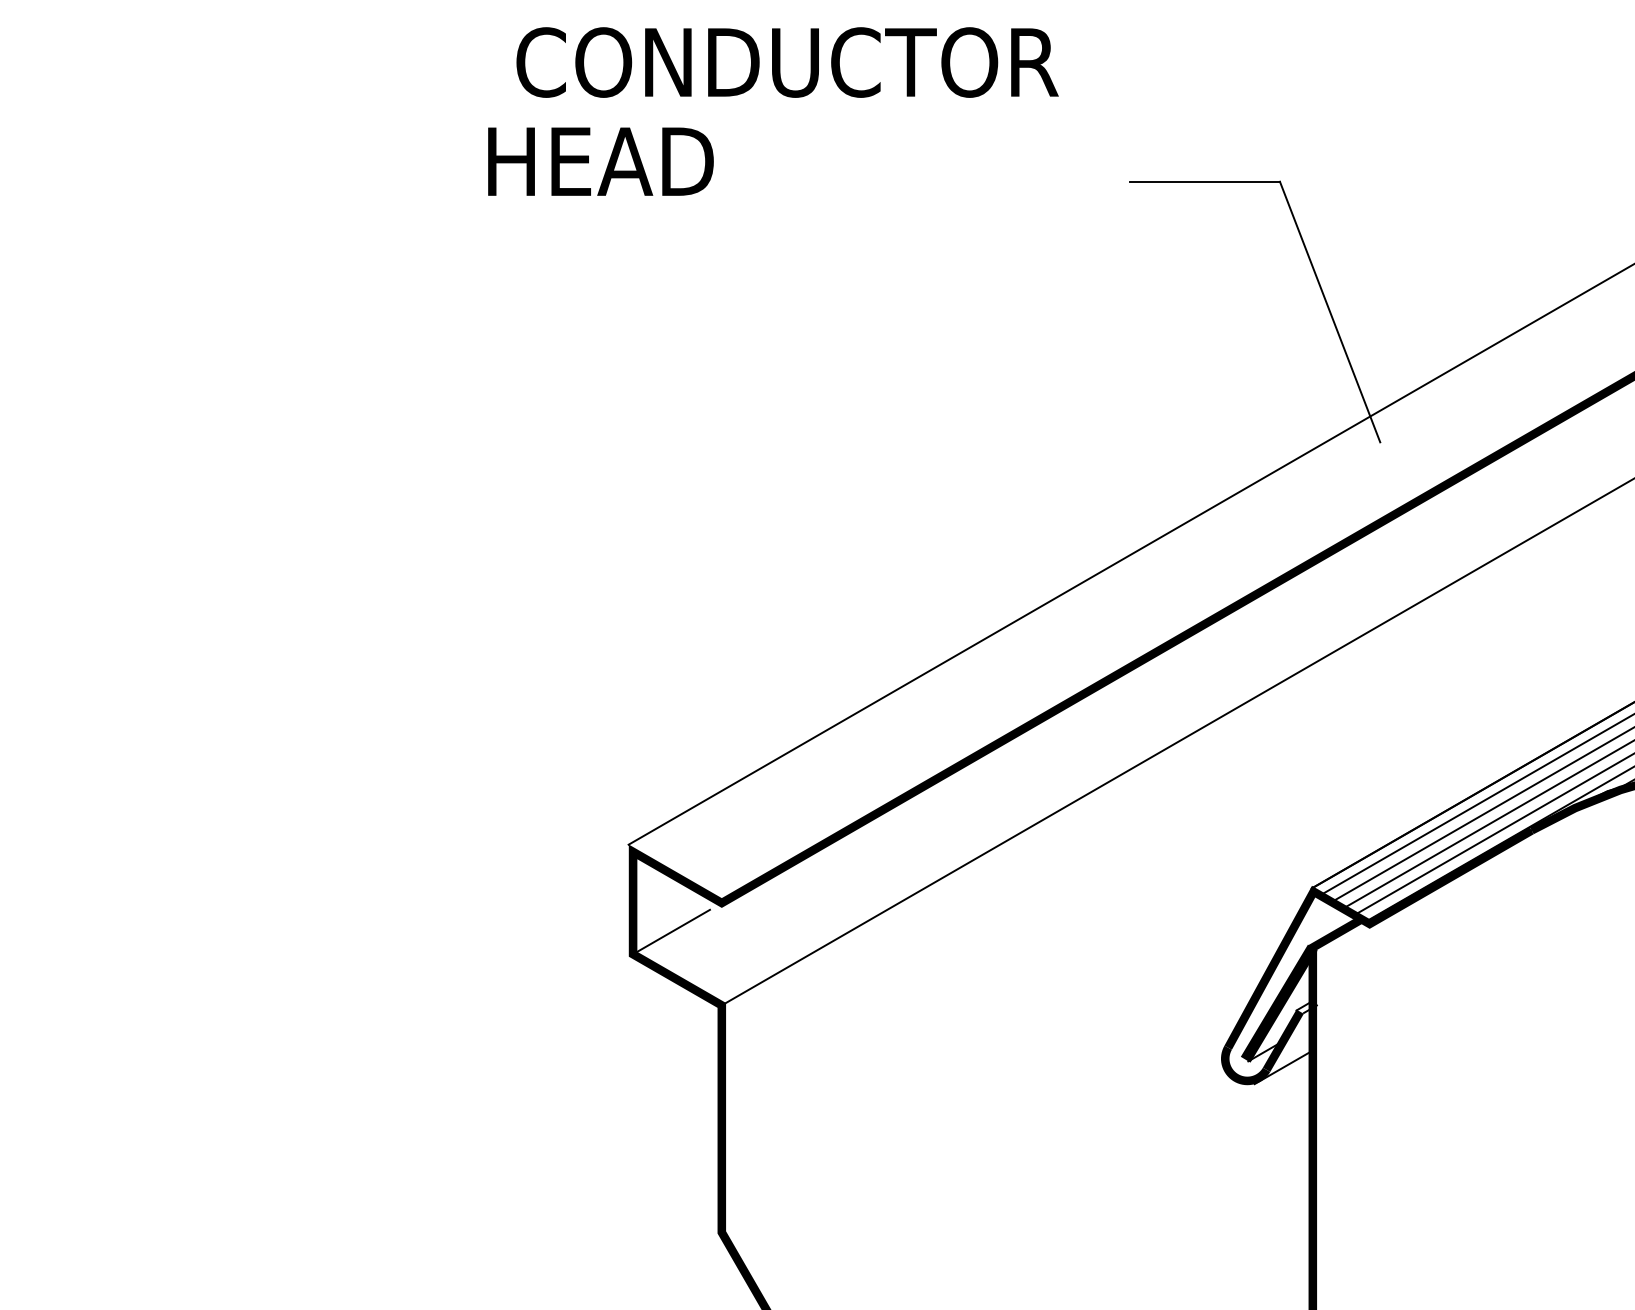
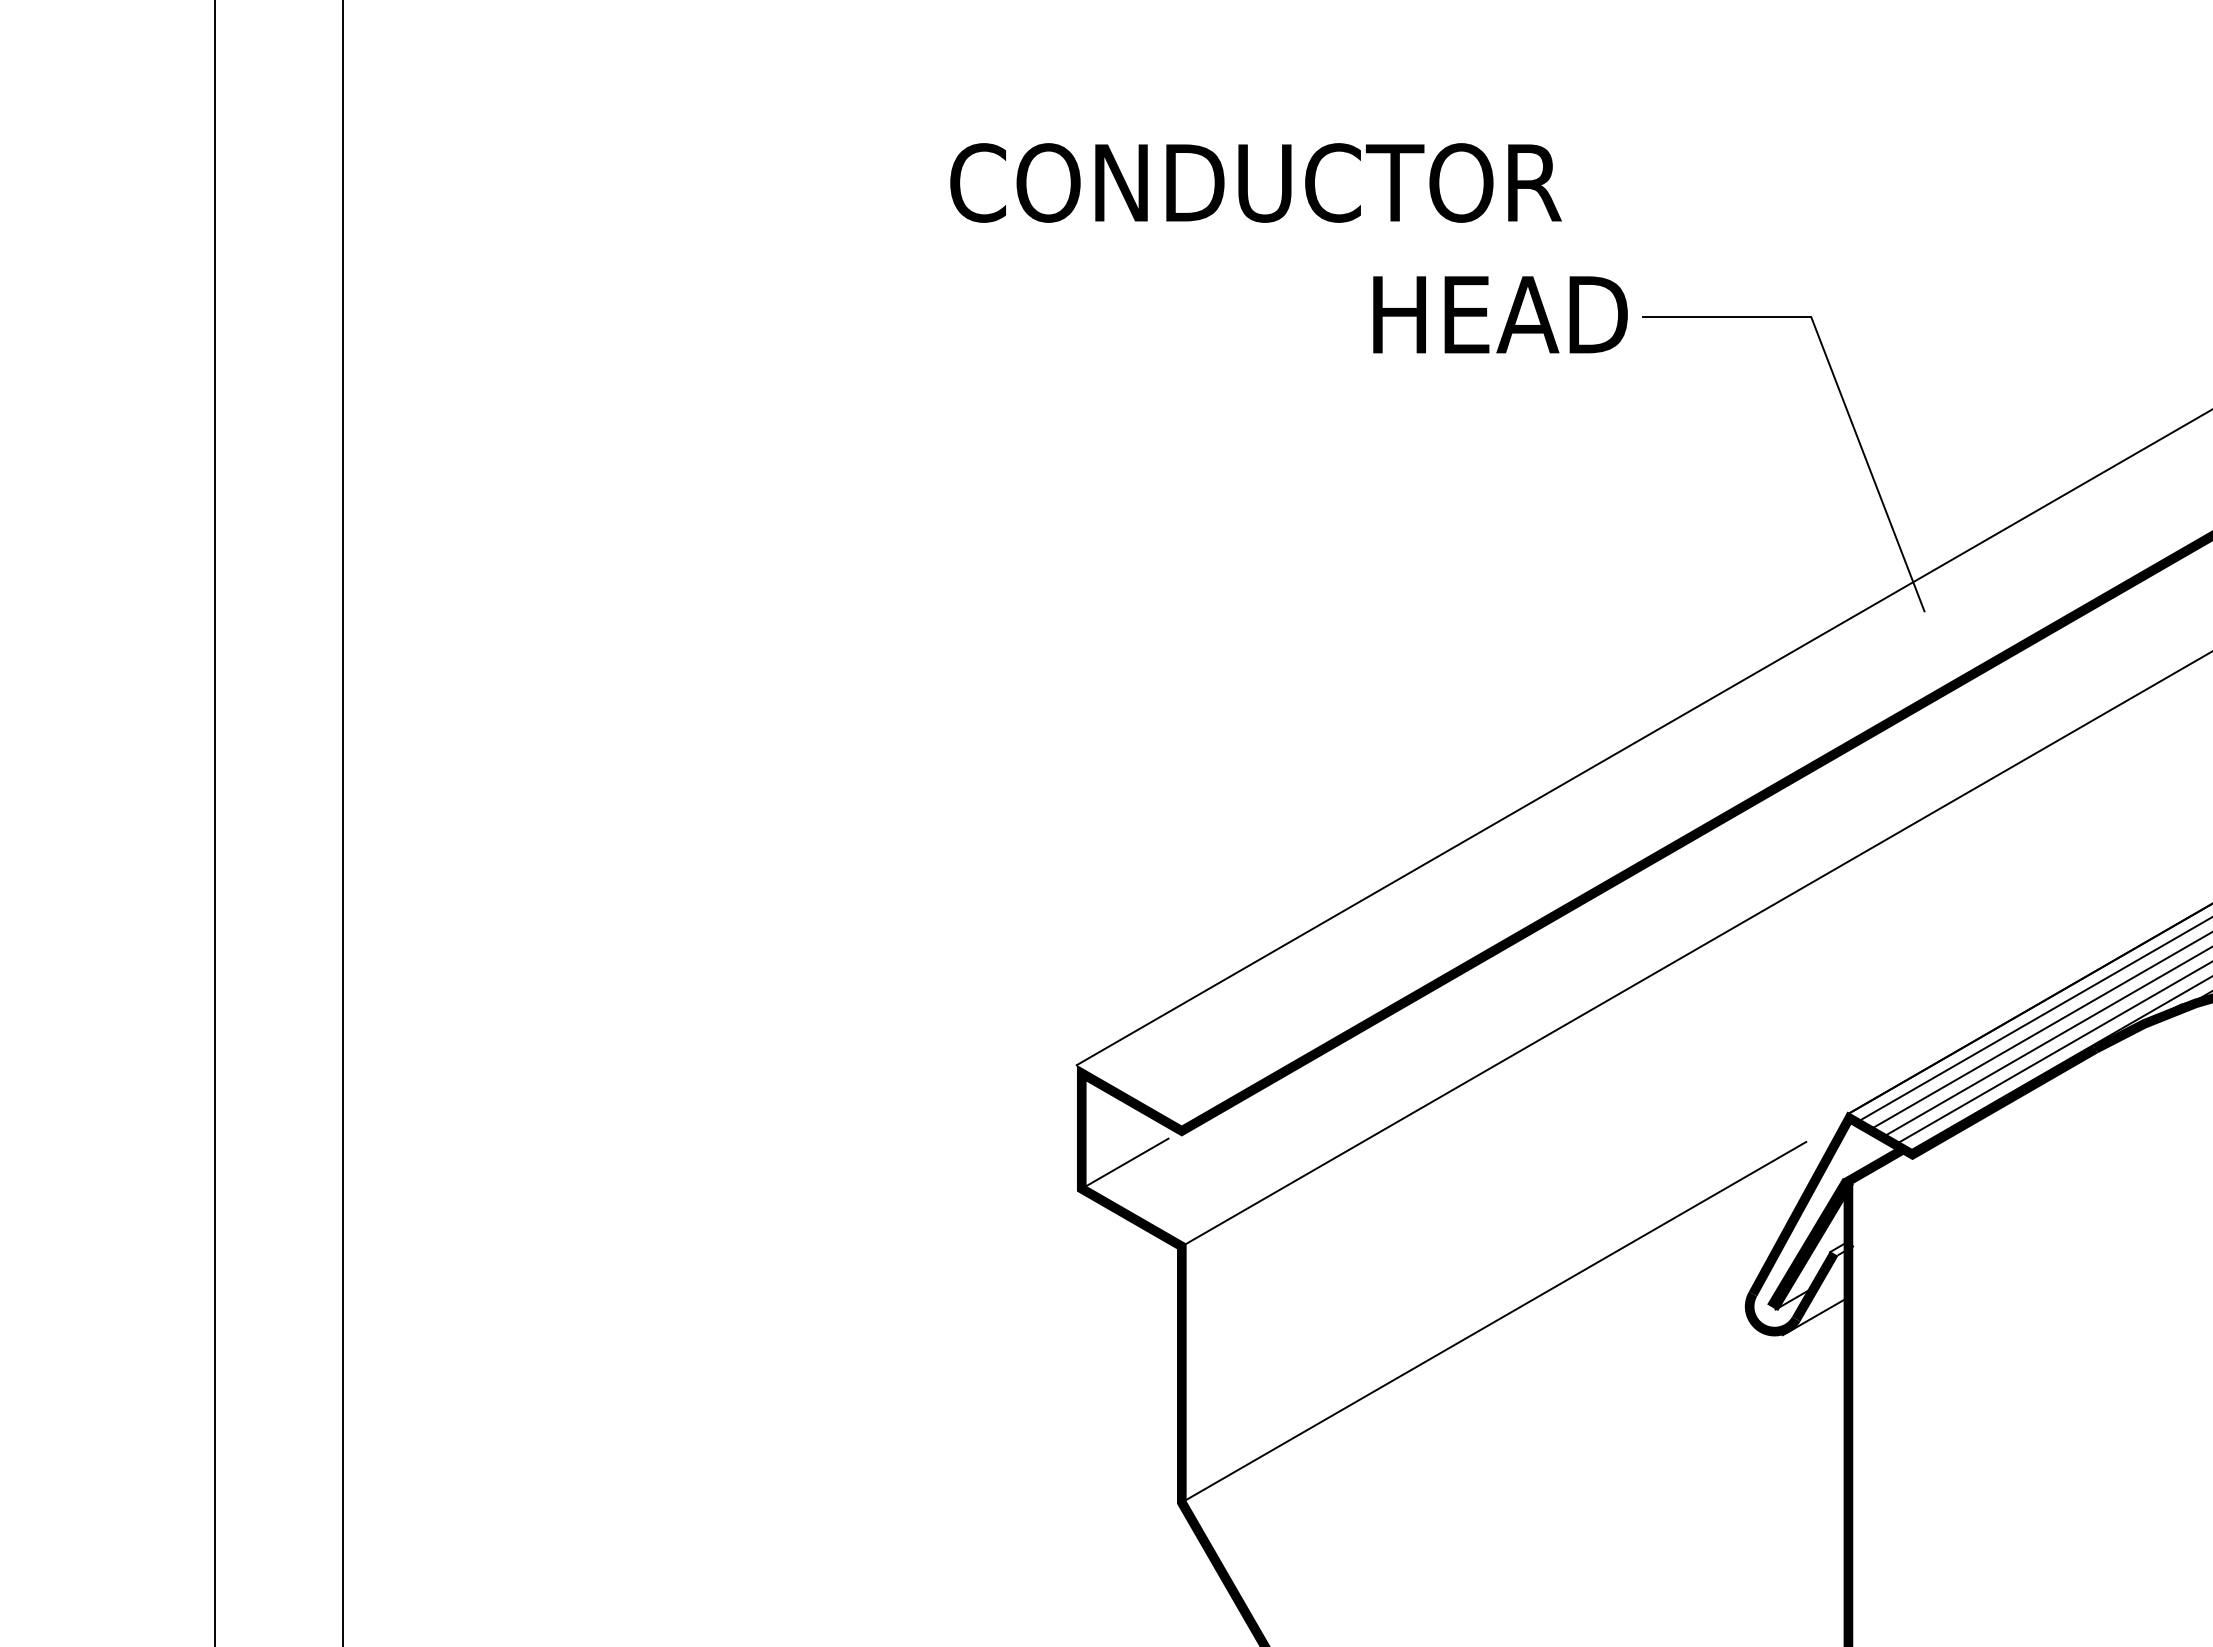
text: (600, 161) -> (1500, 314), moved
line: (998, 1071) -> (1493, 1321), added

